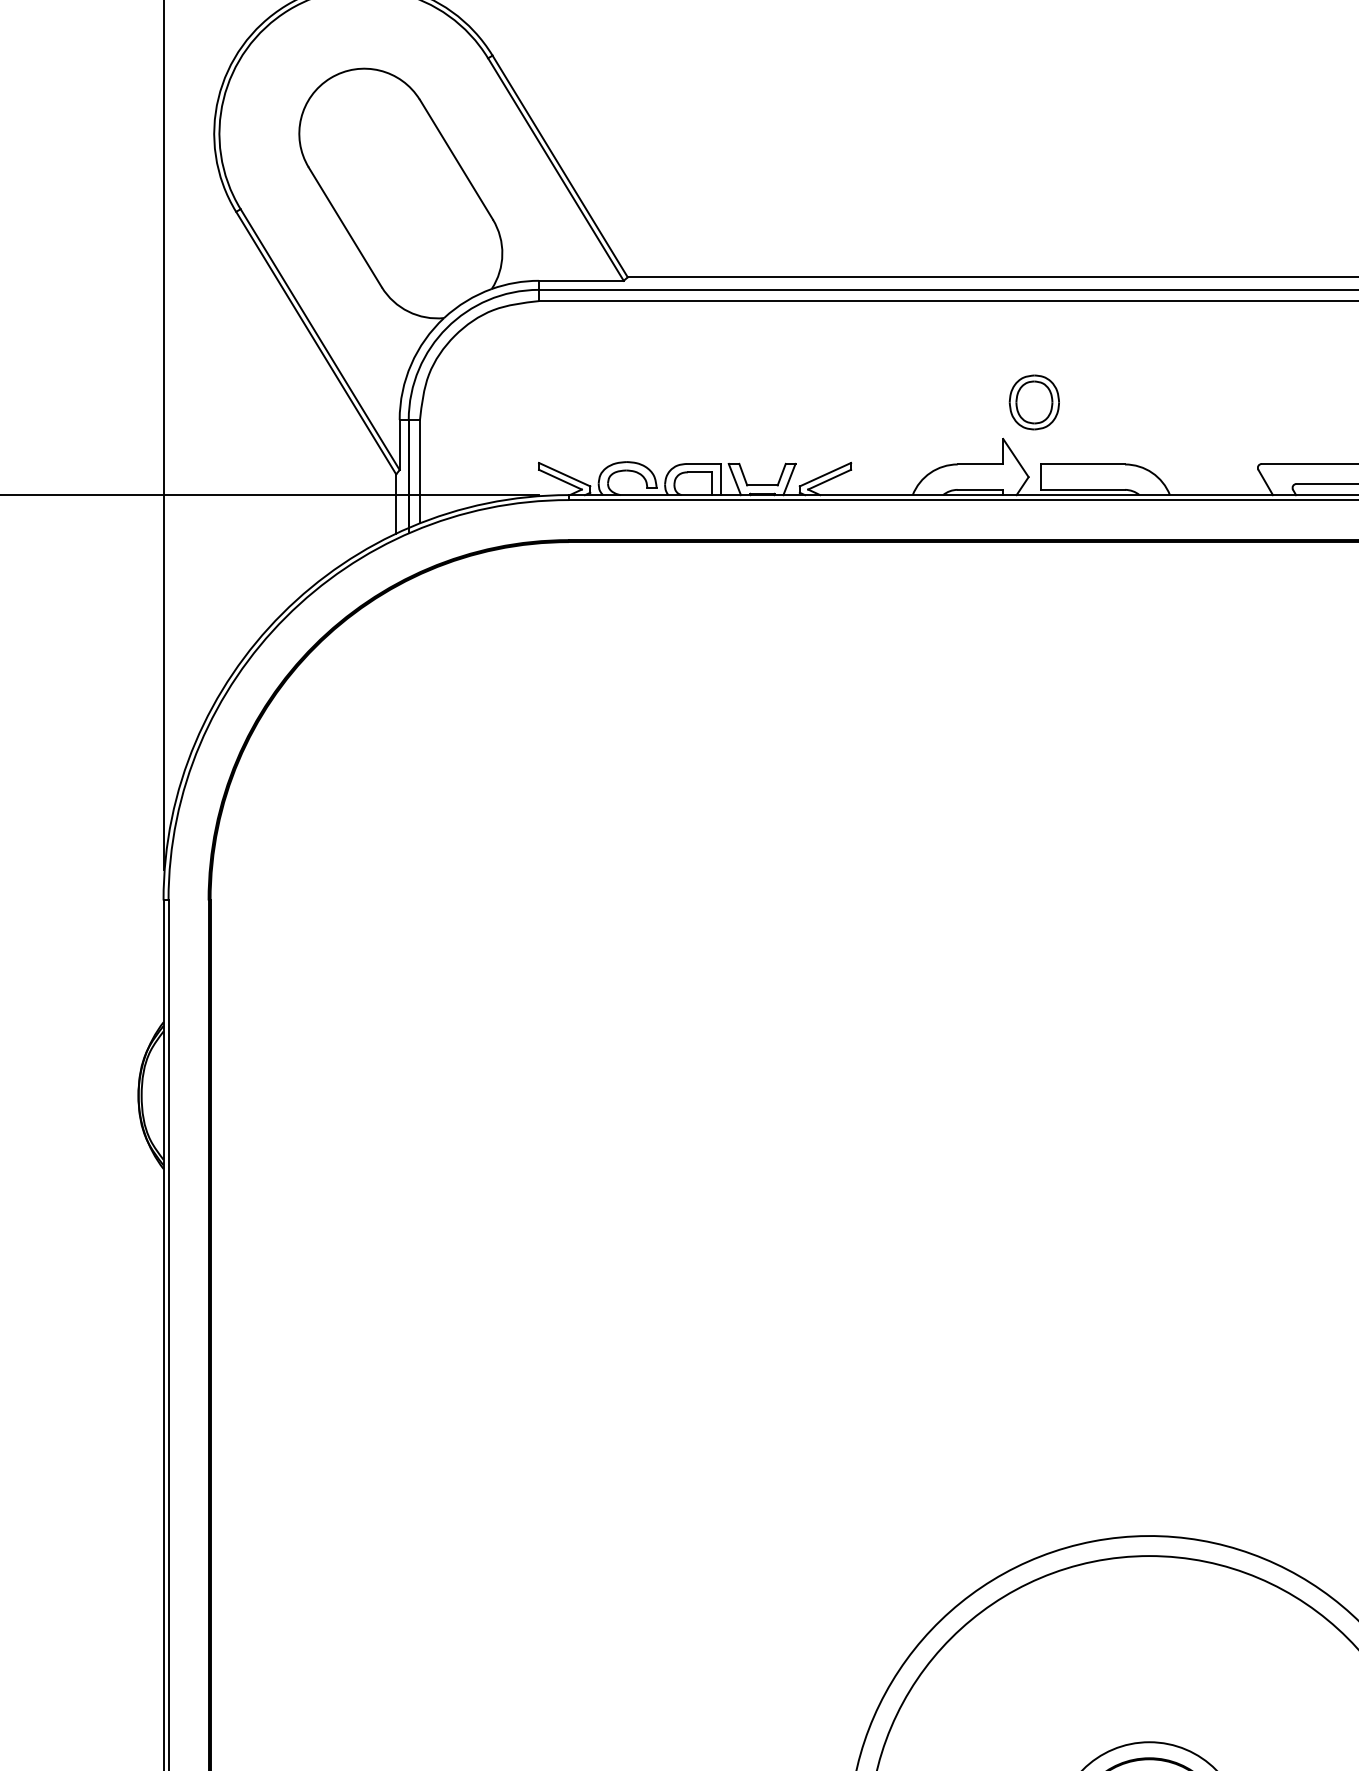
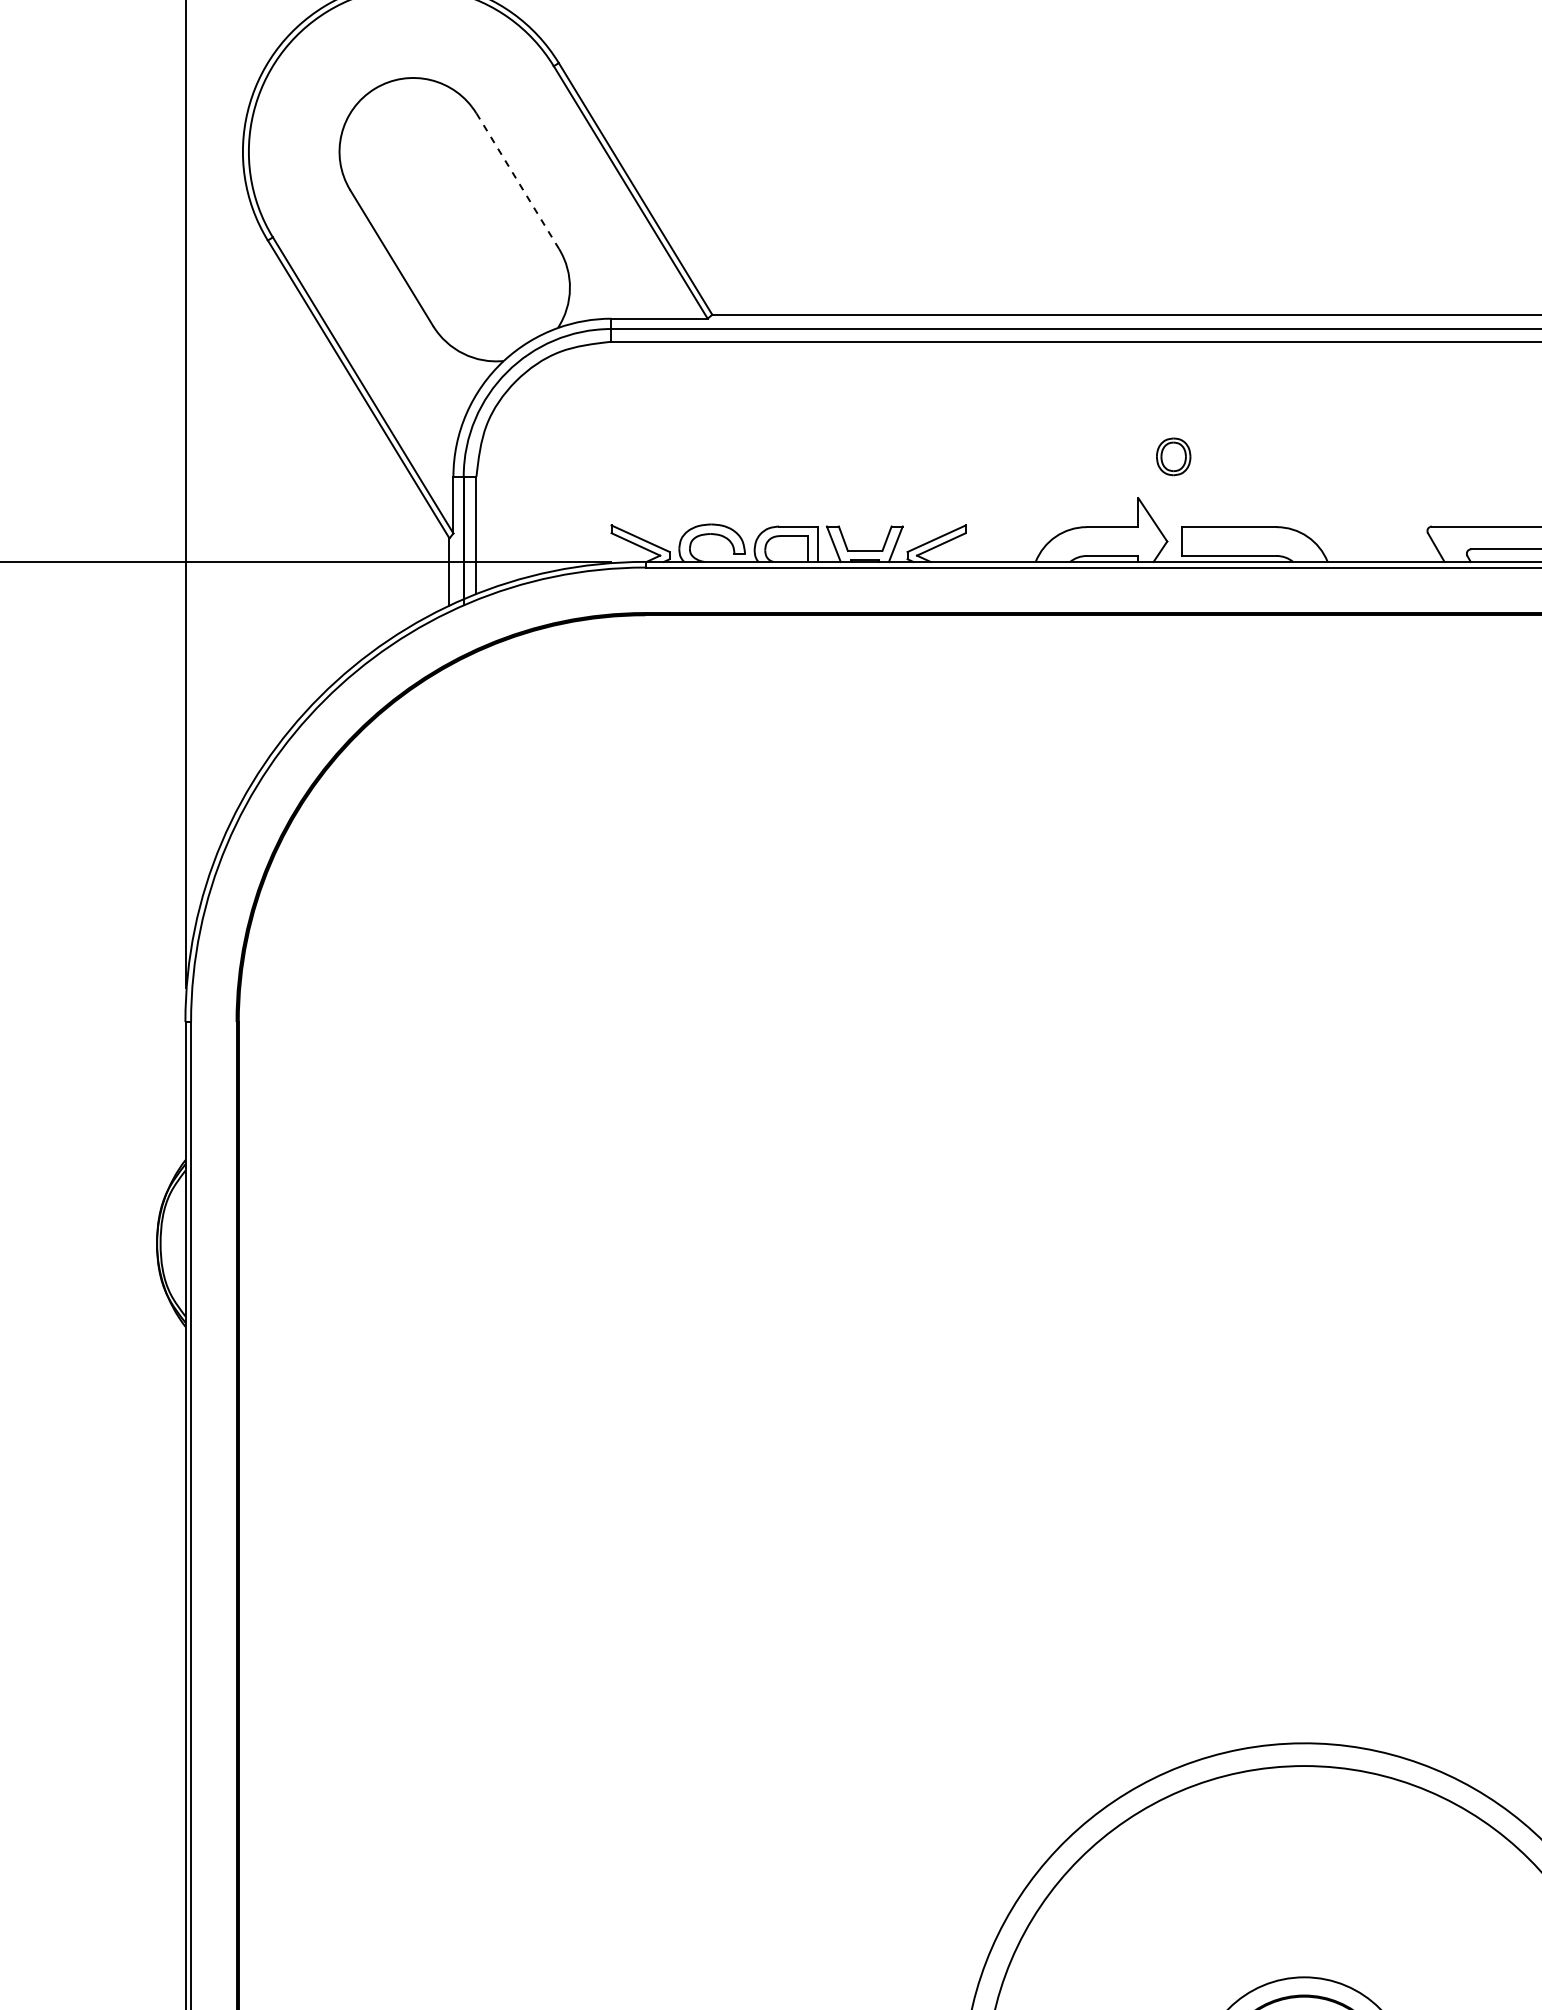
line: (457, 159) -> (518, 181), solid -> dashed
part: (1034, 402) -> (1173, 456), size x0.6

